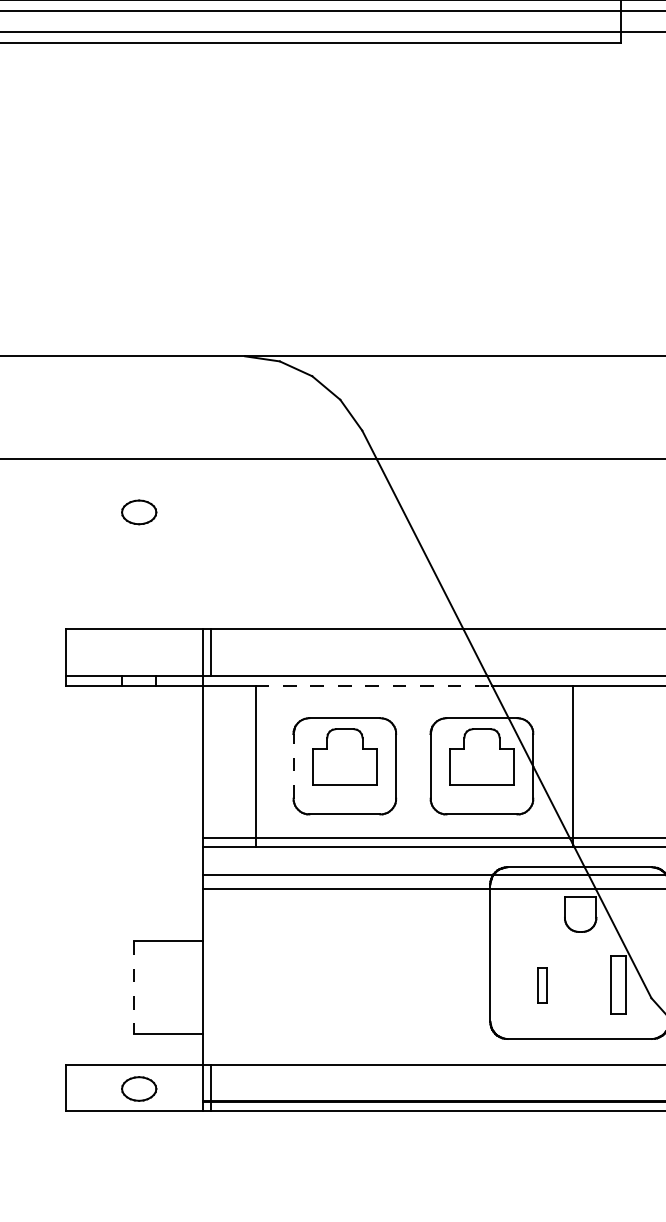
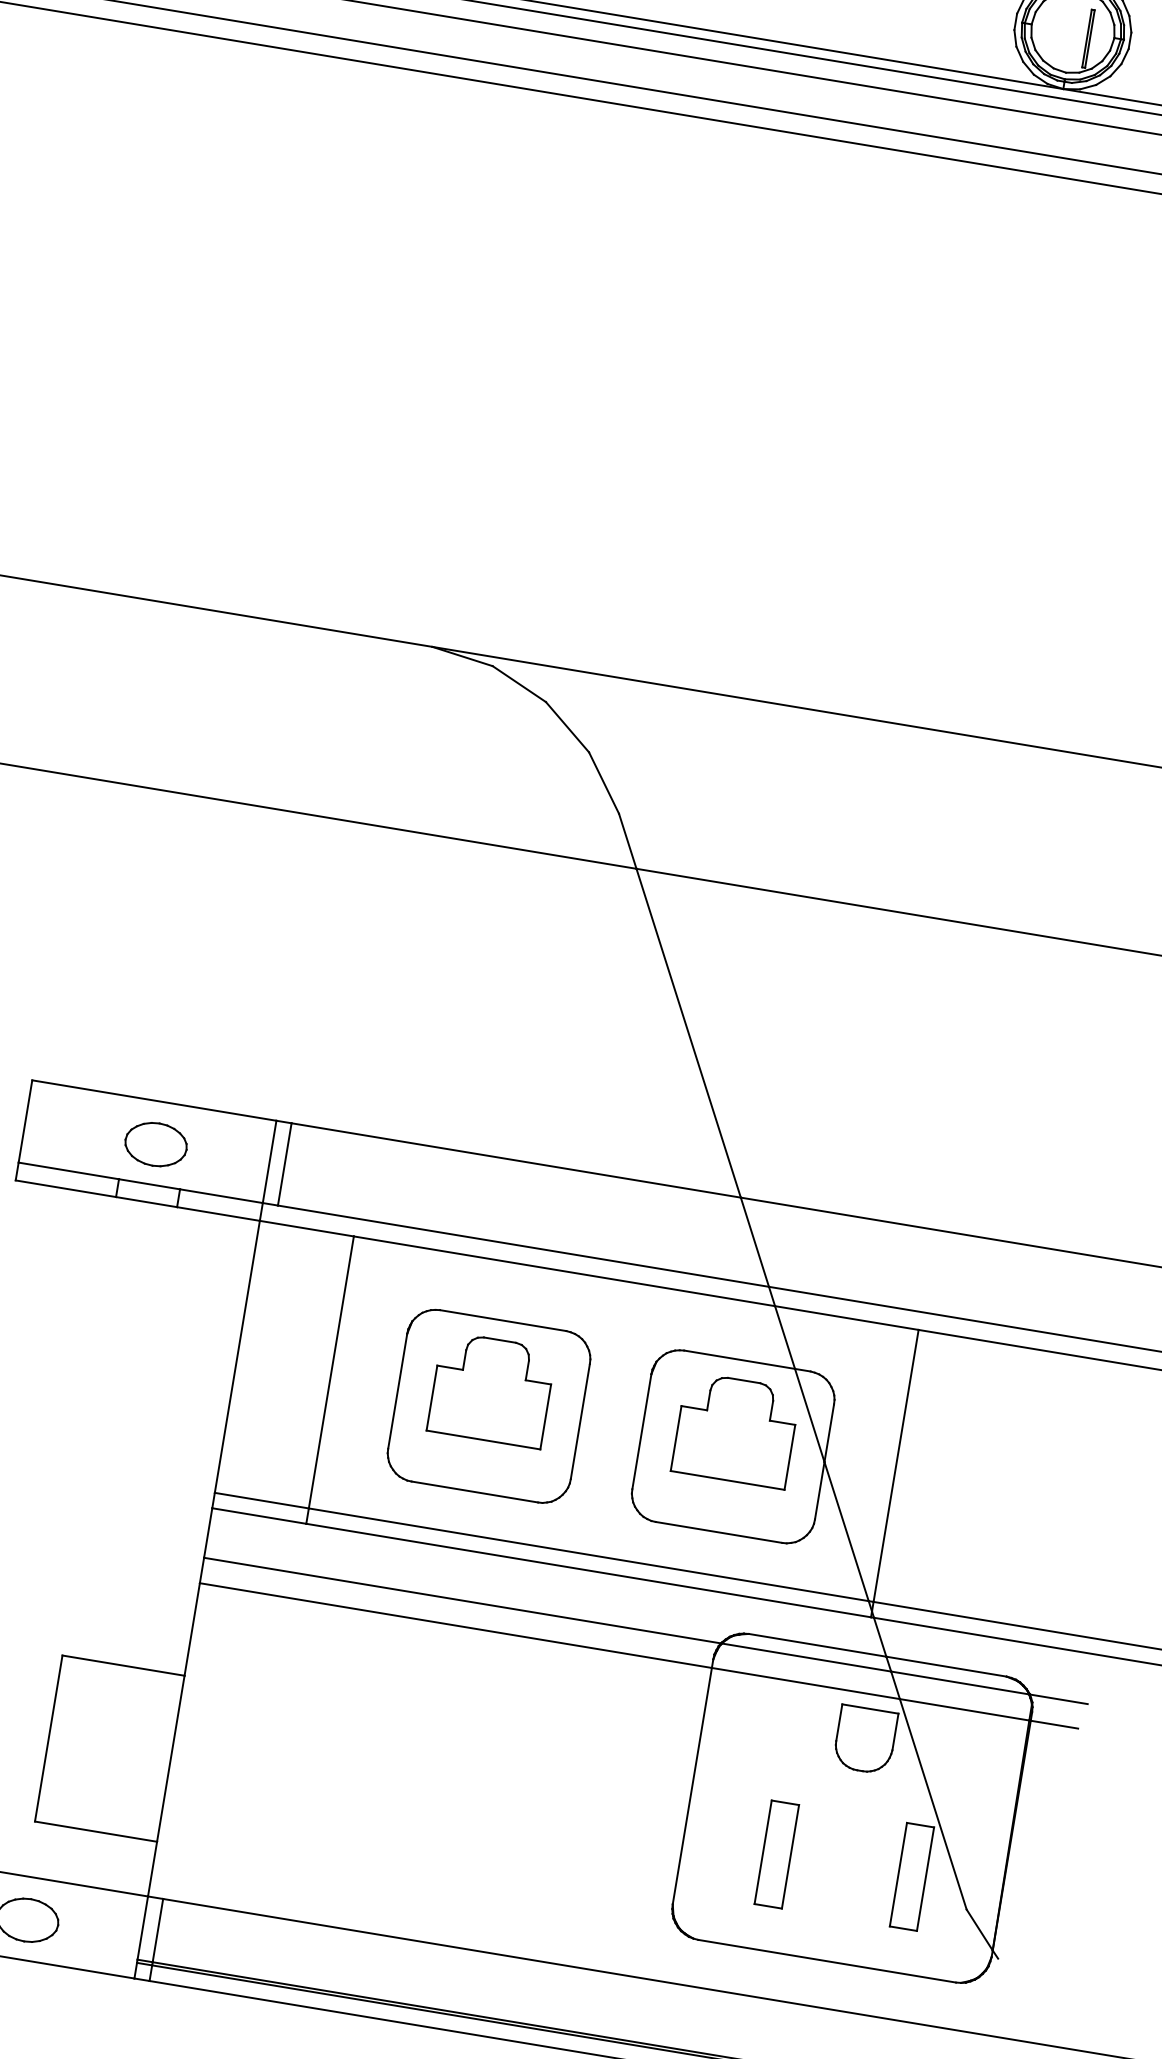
part: (139, 512) -> (156, 1144), moved
line: (374, 685) -> (565, 1271), dashed -> solid
line: (293, 765) -> (397, 1389), dashed -> solid
part: (542, 984) -> (776, 1853), size x1.67
line: (134, 987) -> (49, 1738), dashed -> solid

